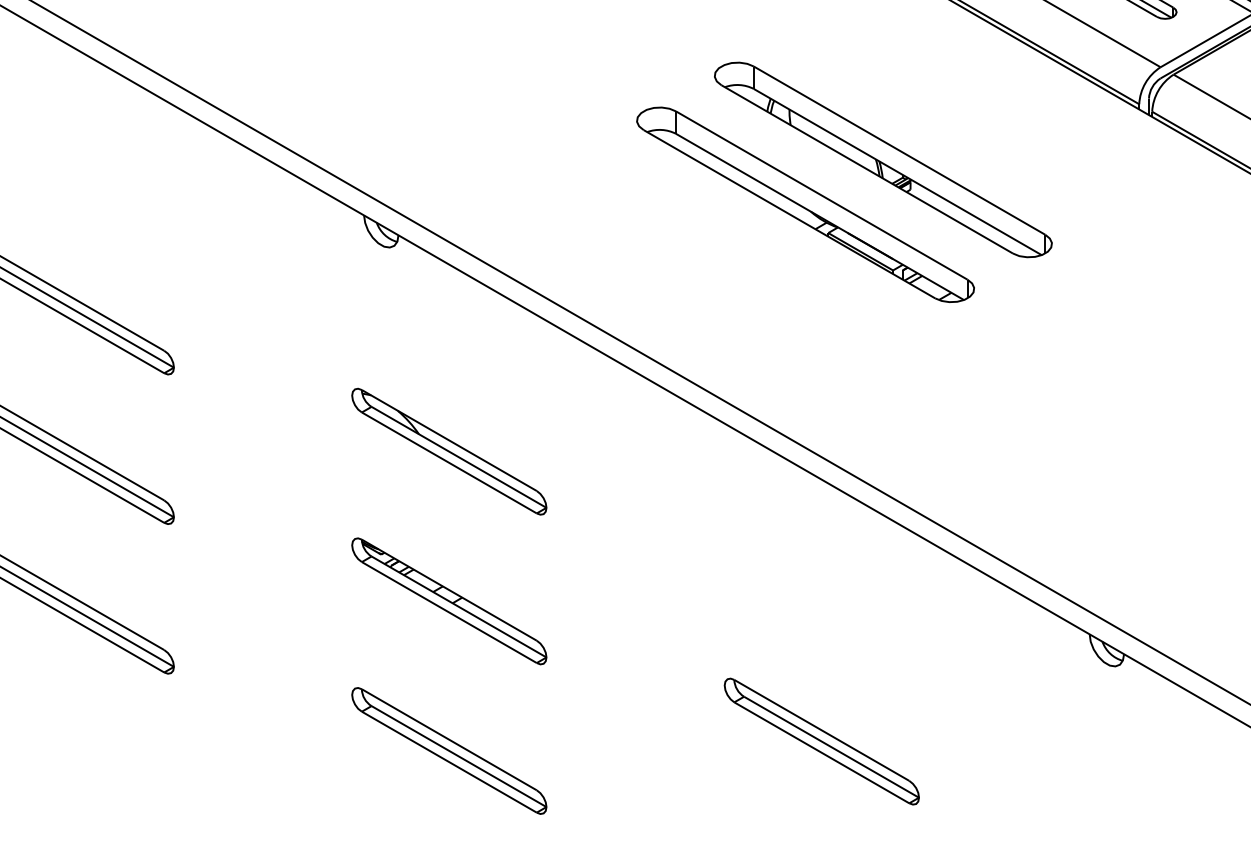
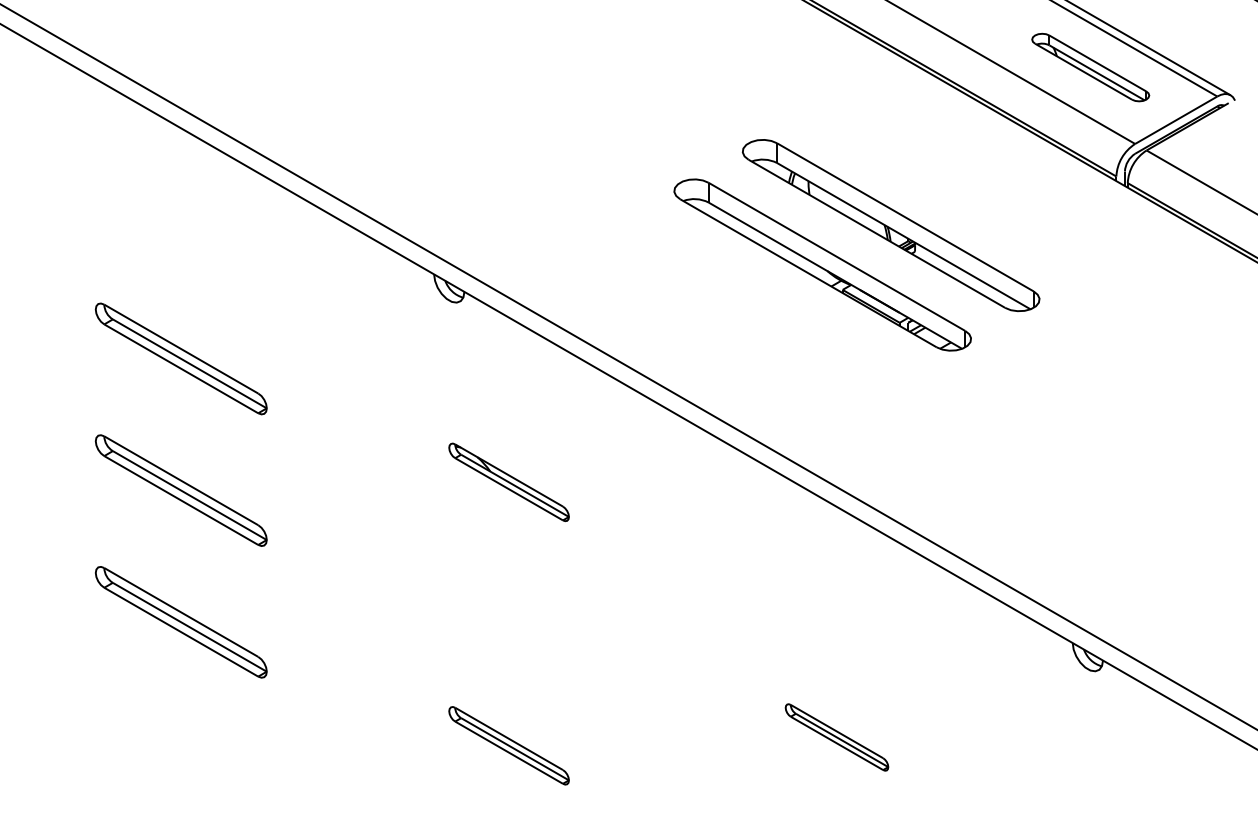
part: (448, 451) -> (508, 482), size x0.7
part: (448, 600) -> (508, 613), removed
part: (821, 741) -> (836, 737), size x0.6
part: (448, 750) -> (508, 745), size x0.7

